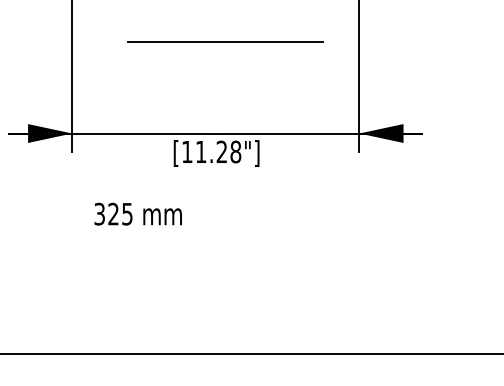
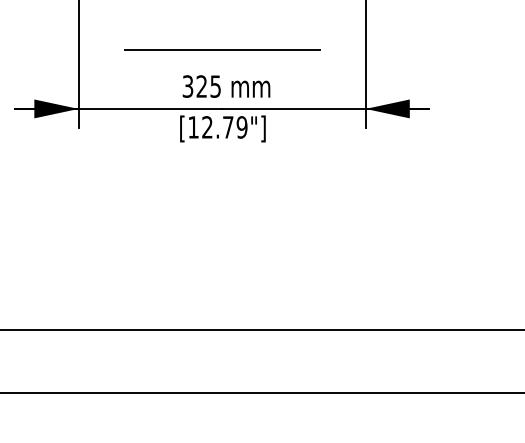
line: (226, 41) -> (222, 49), moved
text: (218, 152) -> (224, 127), [11.28"] -> [12.79"]
text: (138, 214) -> (226, 86), moved

